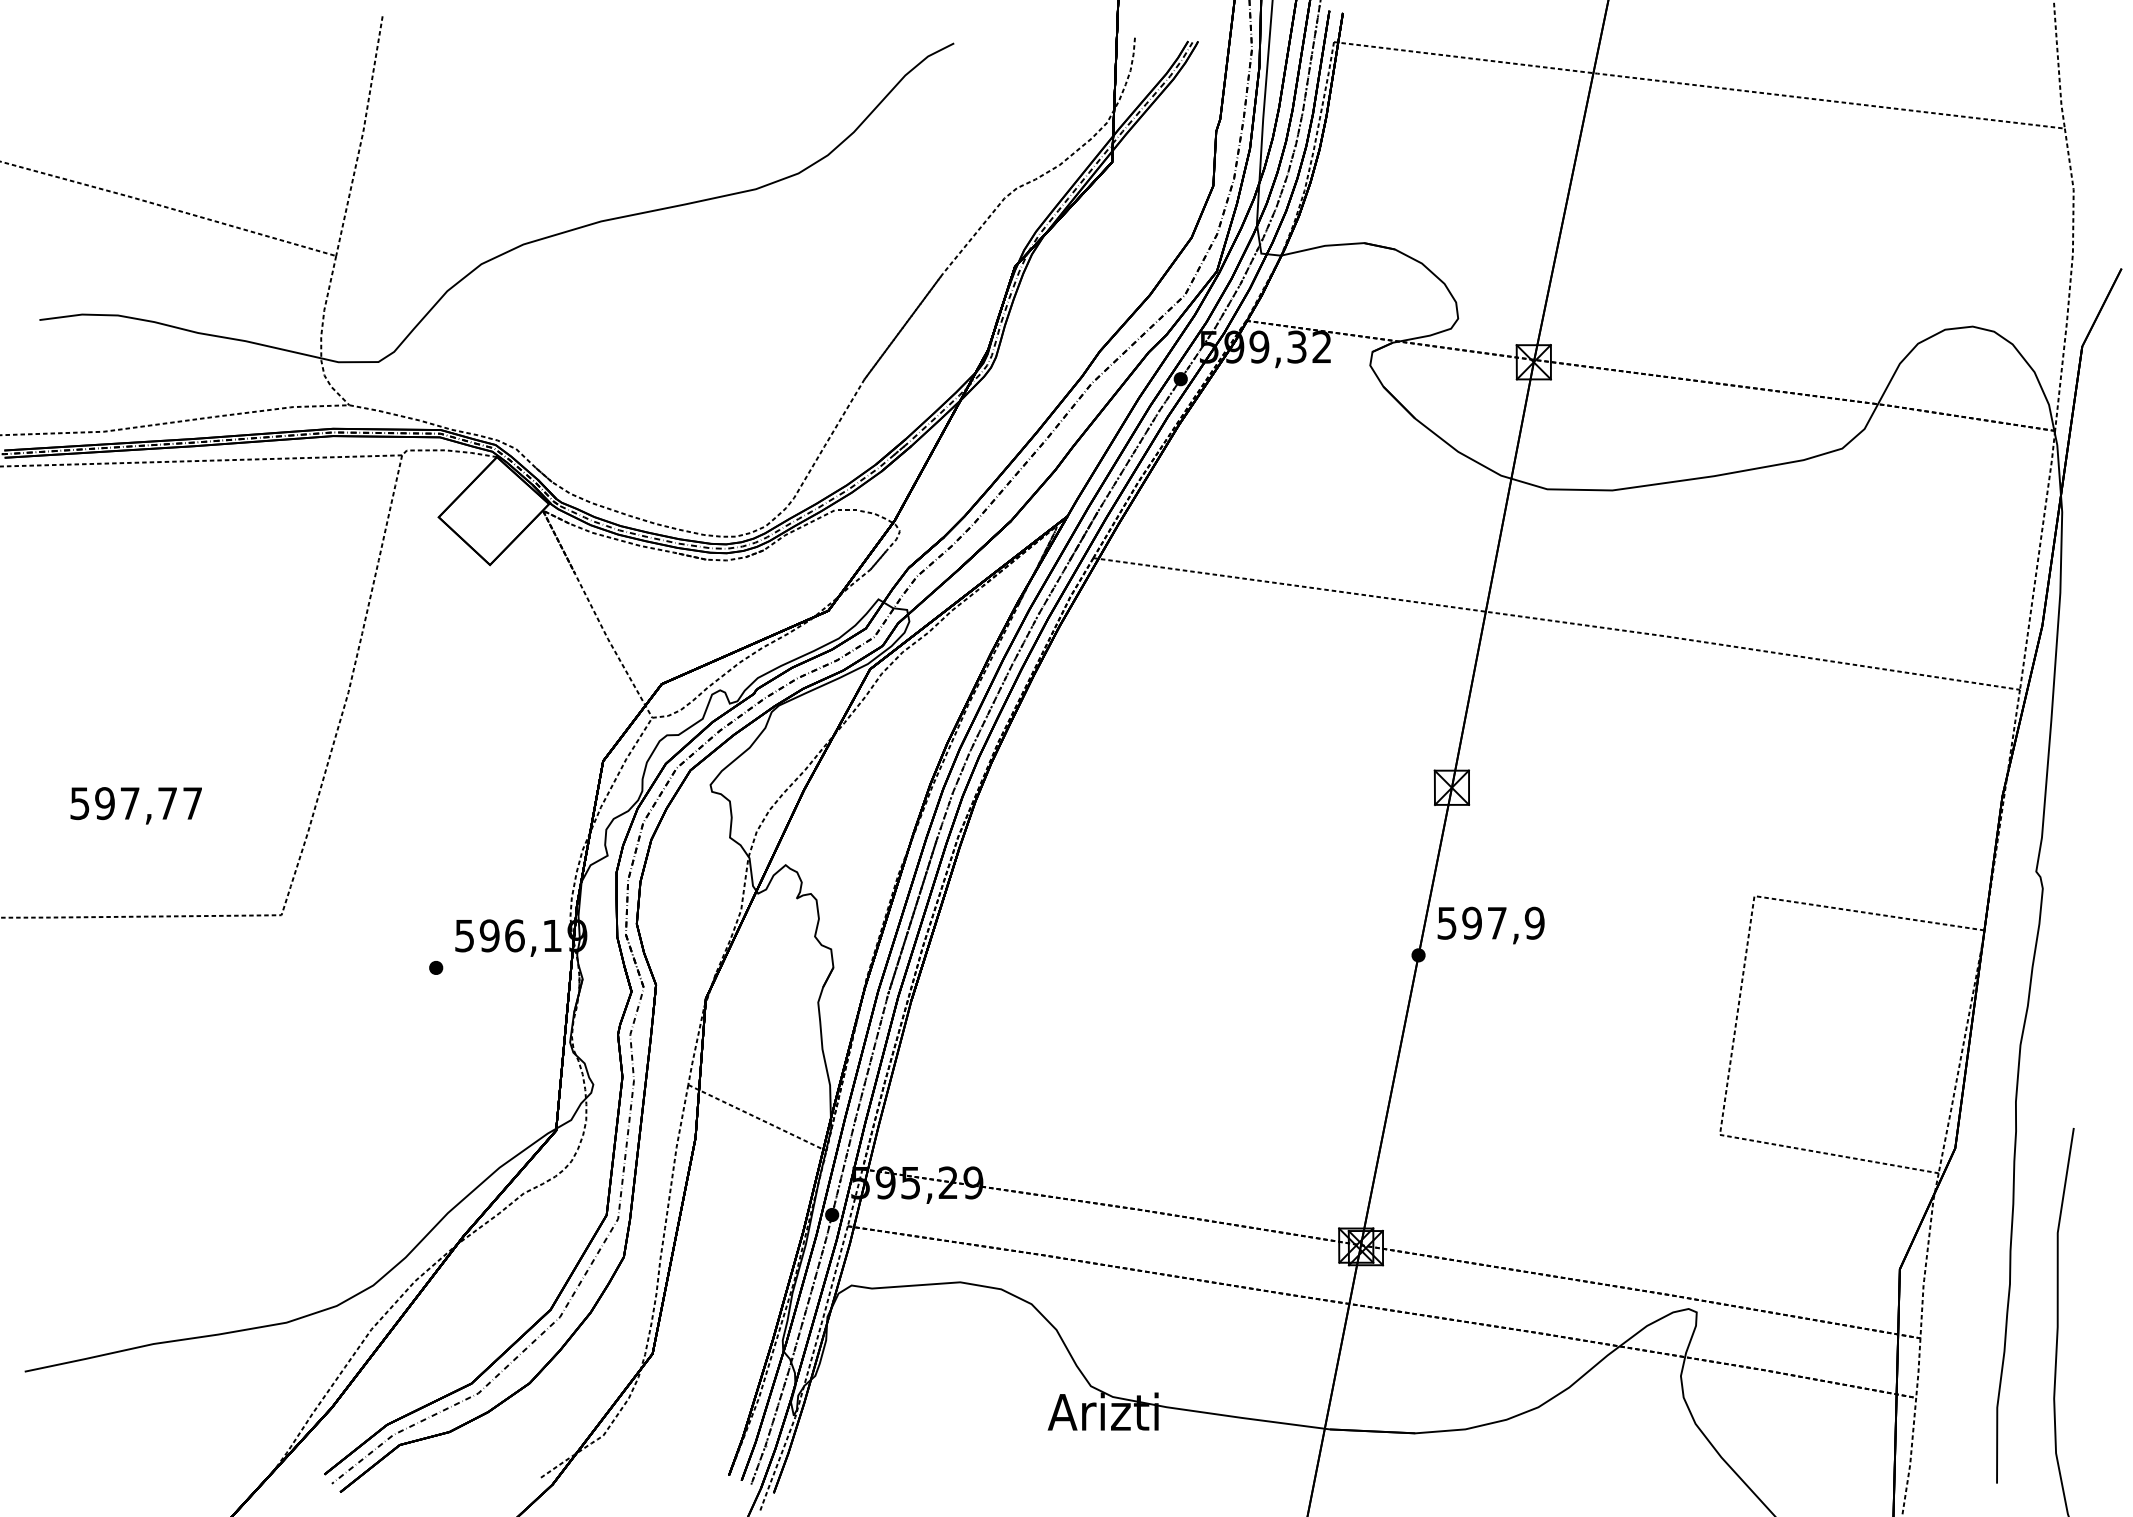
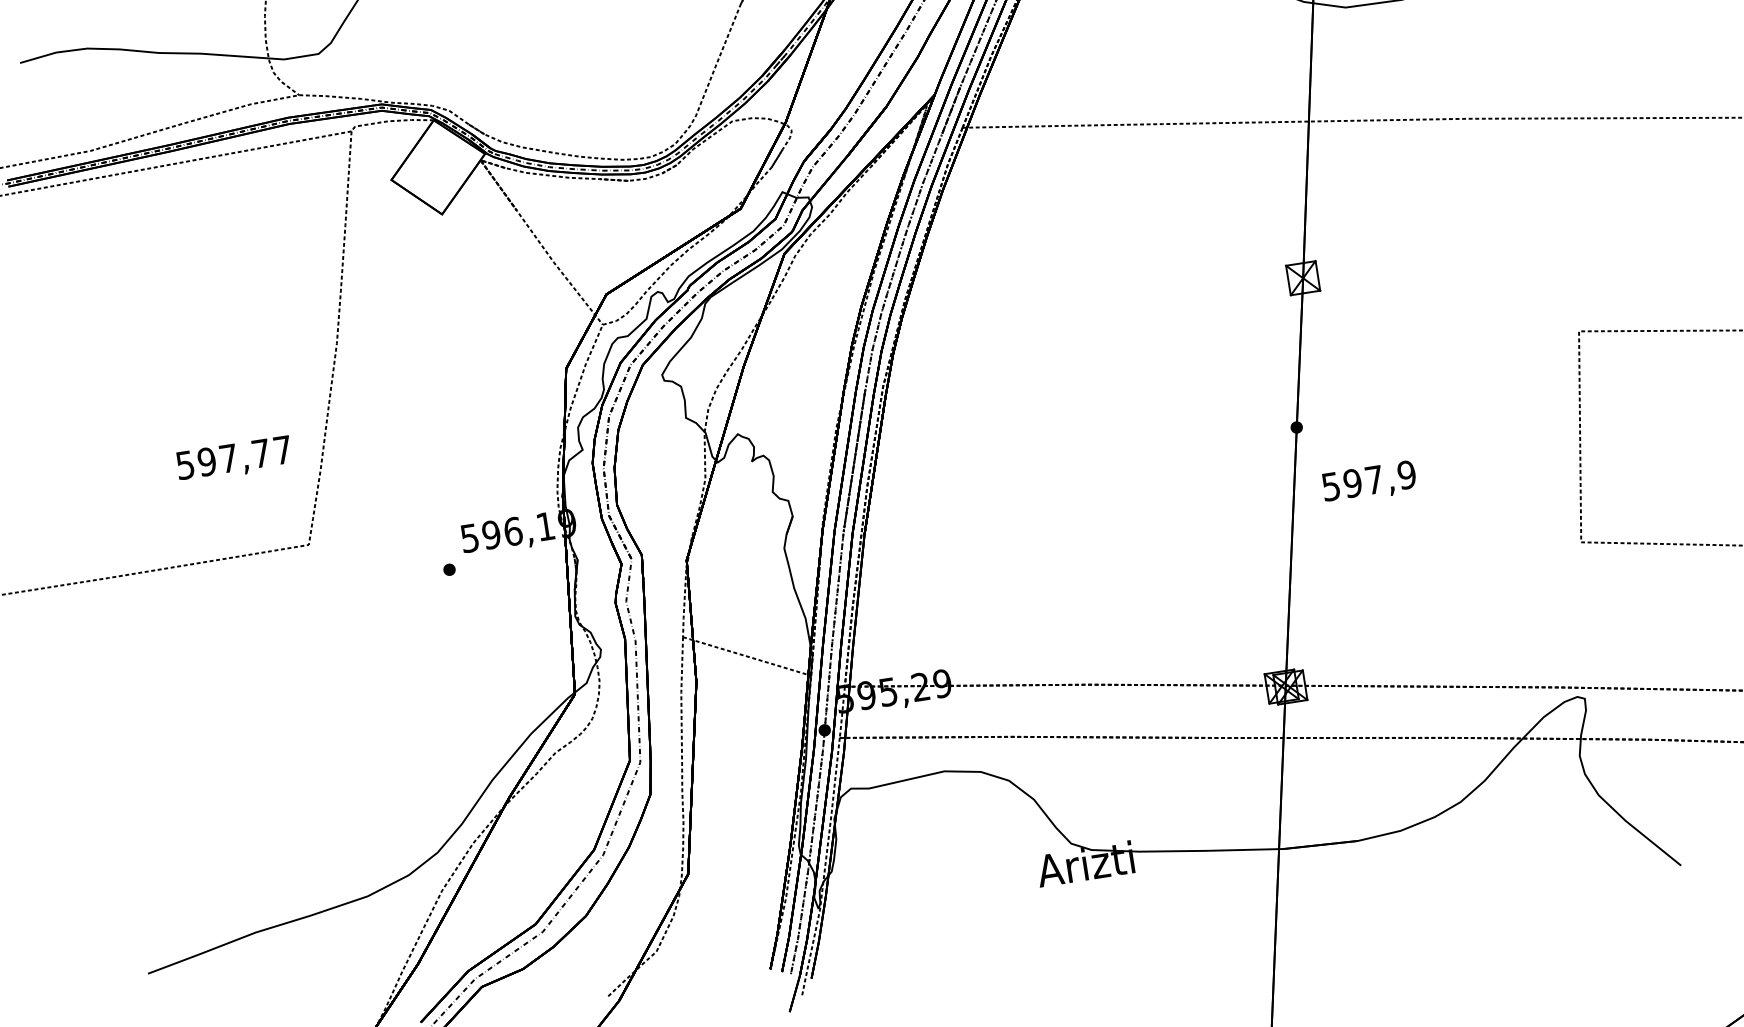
text: (135, 805) -> (233, 459), moved
text: (1490, 925) -> (1368, 482), moved

